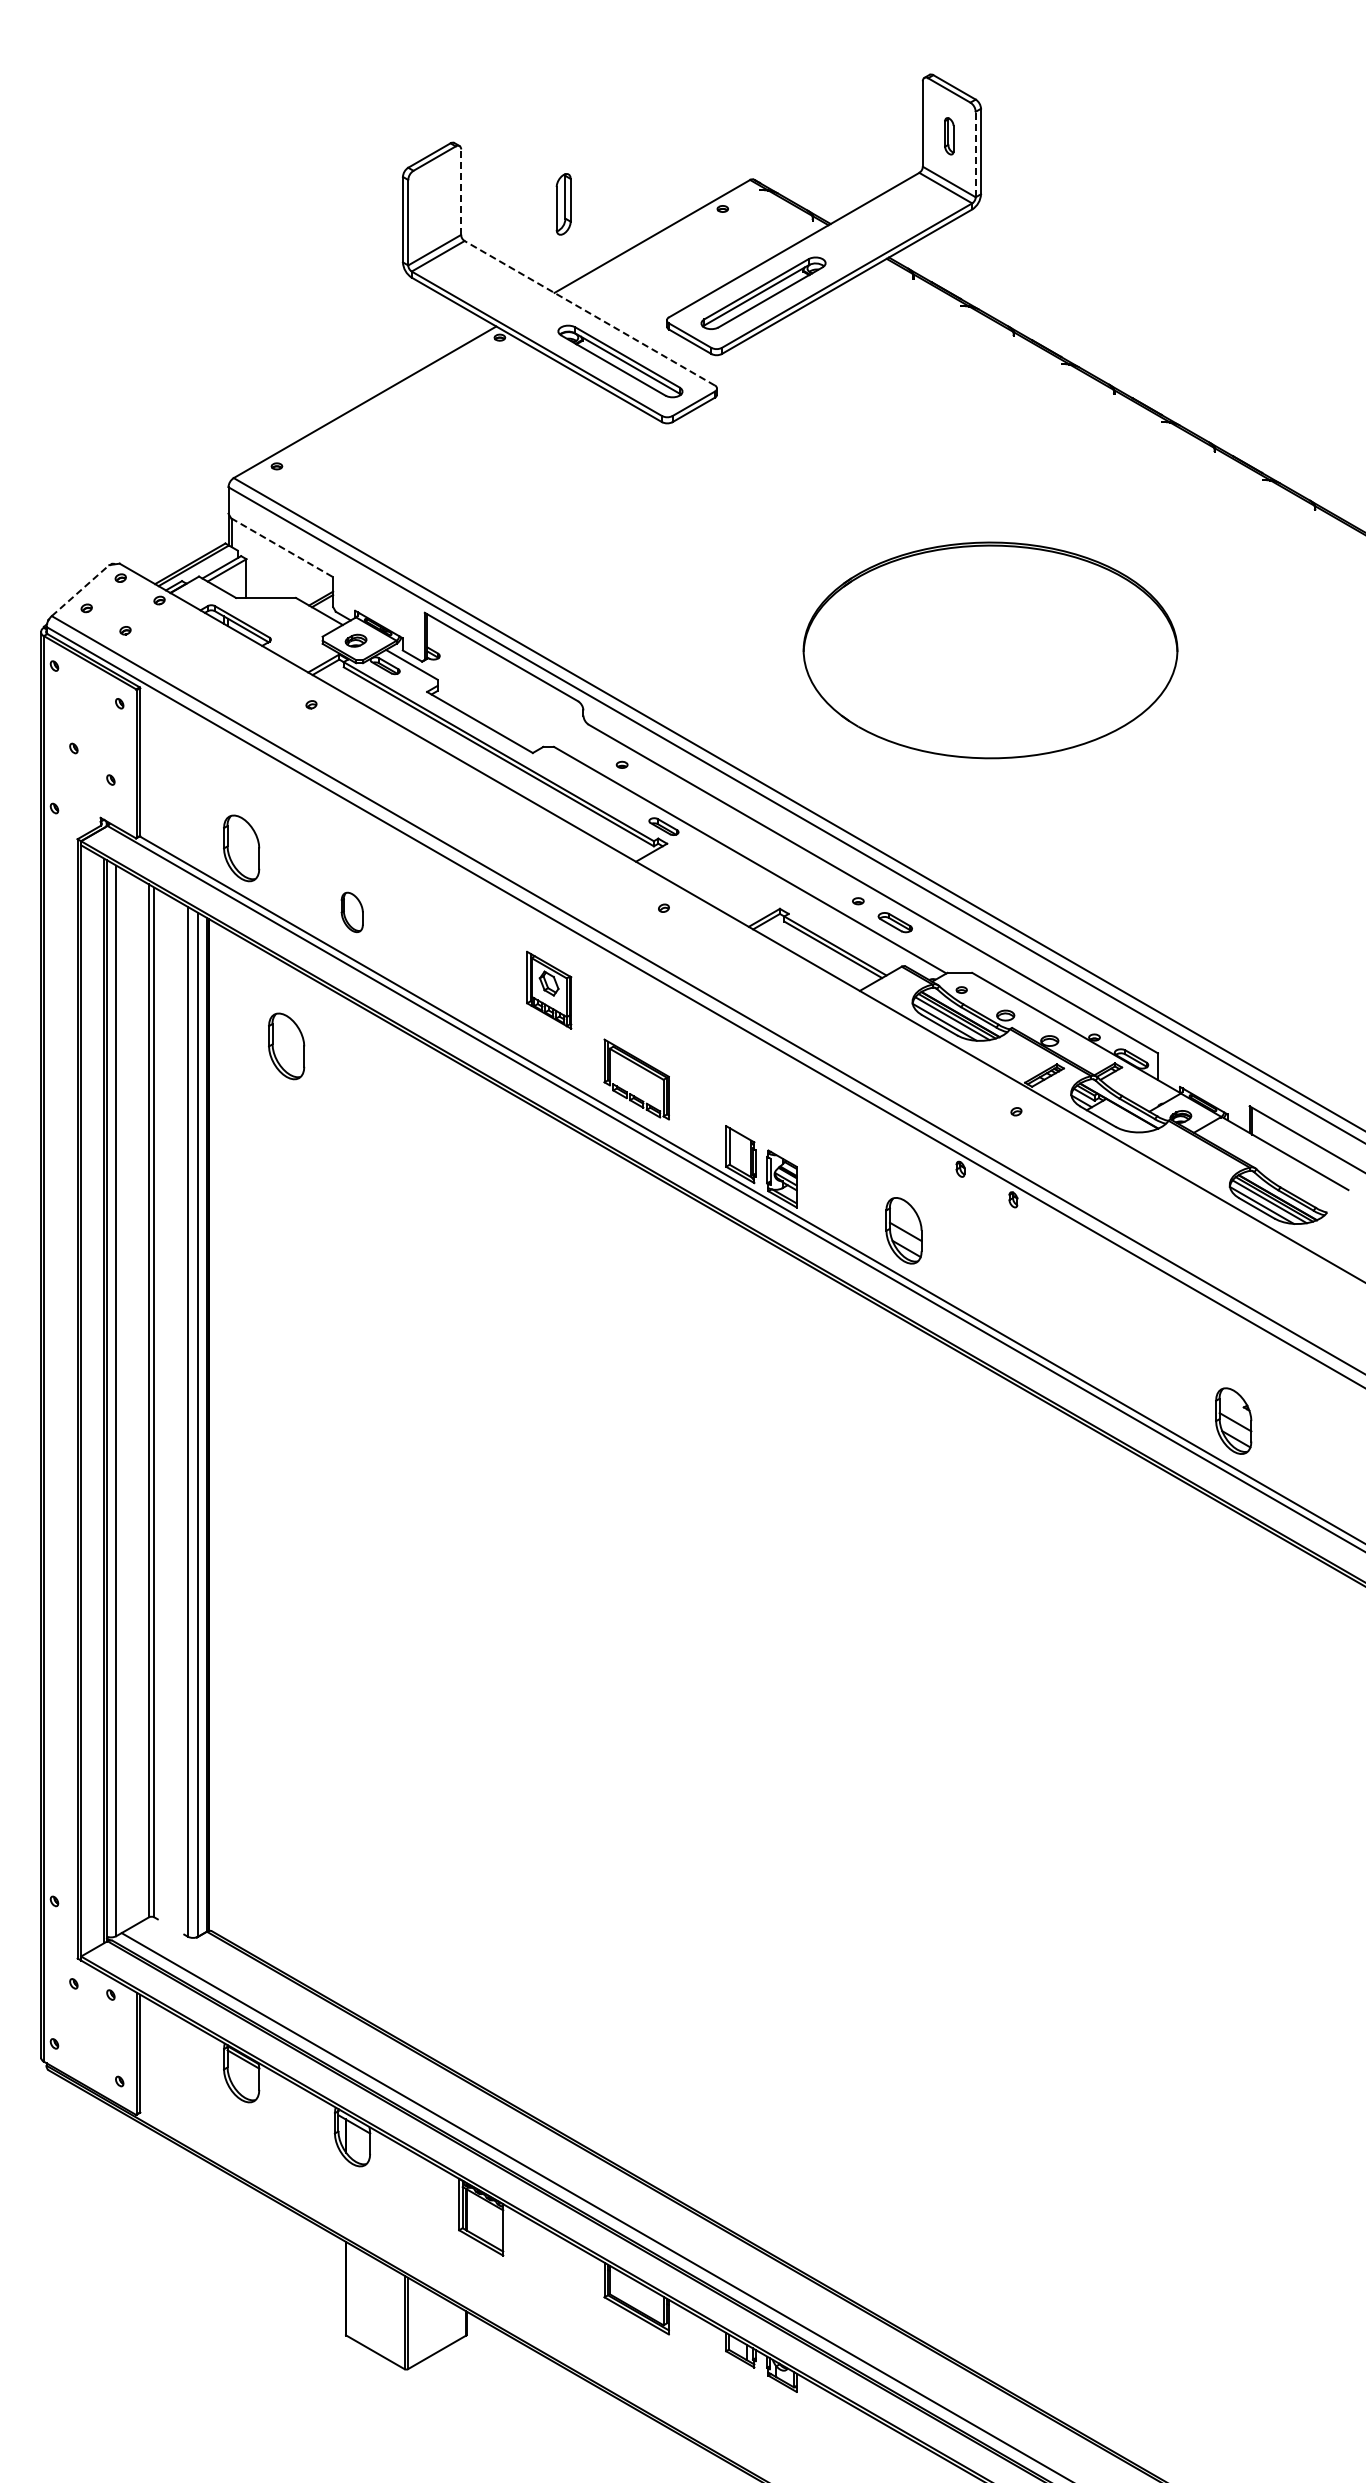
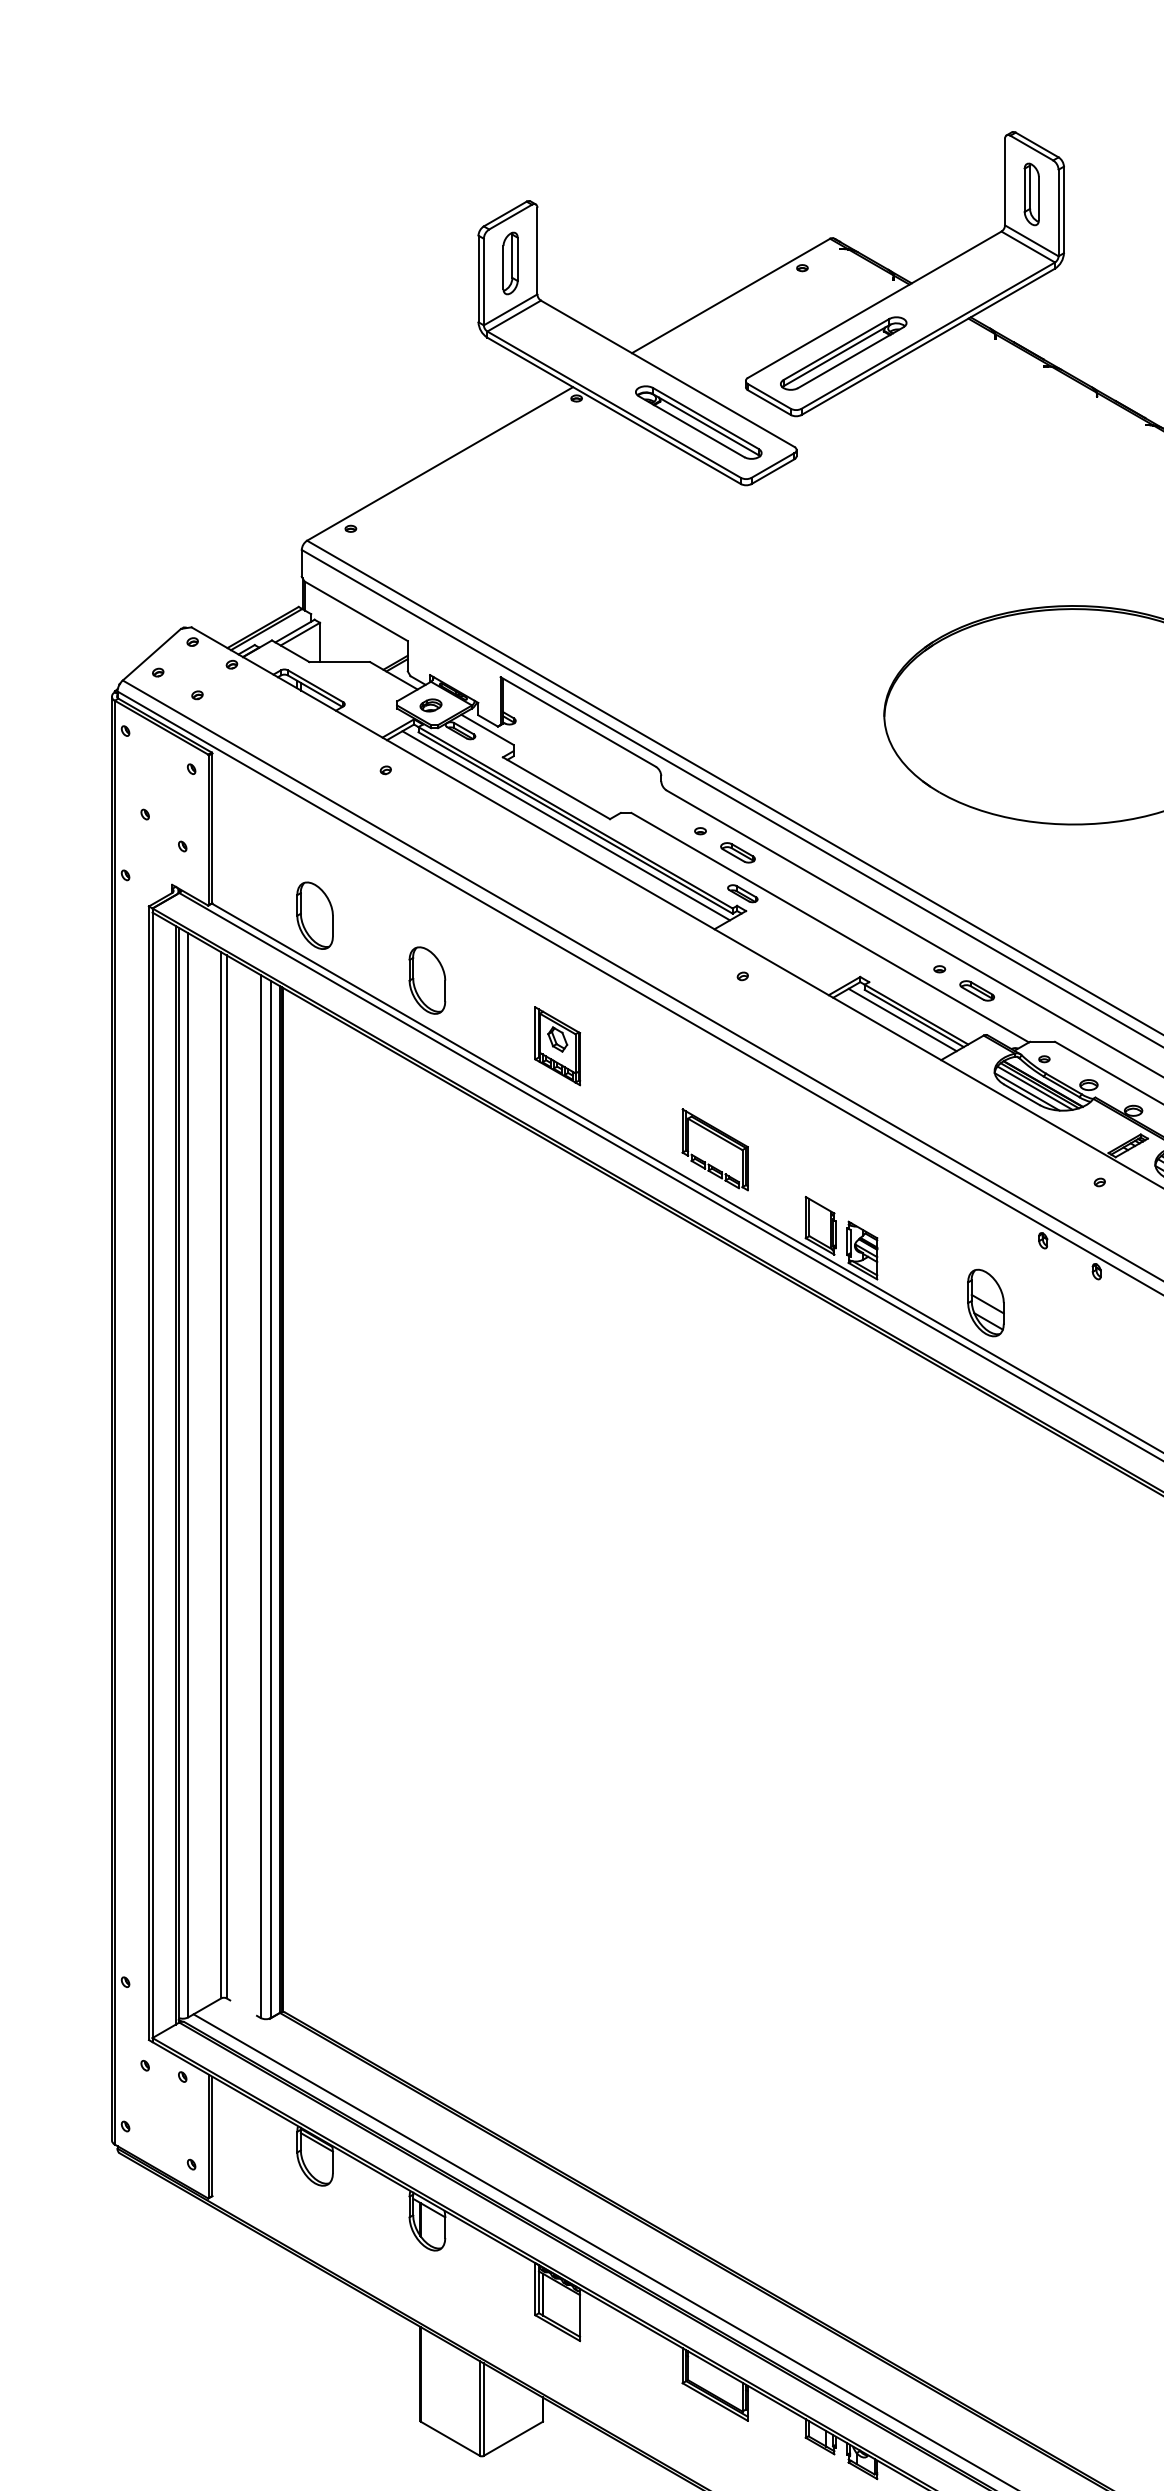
part: (949, 136) -> (1032, 194), size x1.67
line: (975, 154) -> (1058, 212), dashed -> solid
line: (461, 192) -> (537, 251), dashed -> solid
part: (563, 204) -> (510, 263), moved
line: (589, 313) -> (667, 374), dashed -> solid
line: (282, 547) -> (356, 611), dashed -> solid
line: (80, 590) -> (151, 654), dashed -> solid
line: (489, 759) -> (566, 825), added
part: (658, 785) -> (737, 852), added
part: (351, 912) -> (426, 980), size x1.67
line: (821, 951) -> (902, 1020), added
part: (549, 989) -> (558, 1045), moved
part: (286, 1046) -> (360, 1116), removed

